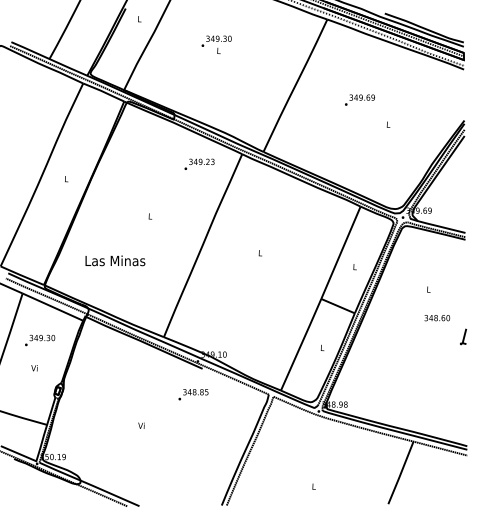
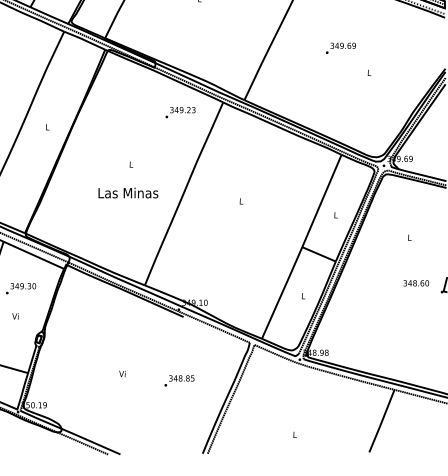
text: (115, 260) -> (128, 192), moved
text: (437, 318) -> (416, 283), moved
text: (193, 394) -> (179, 380), moved

